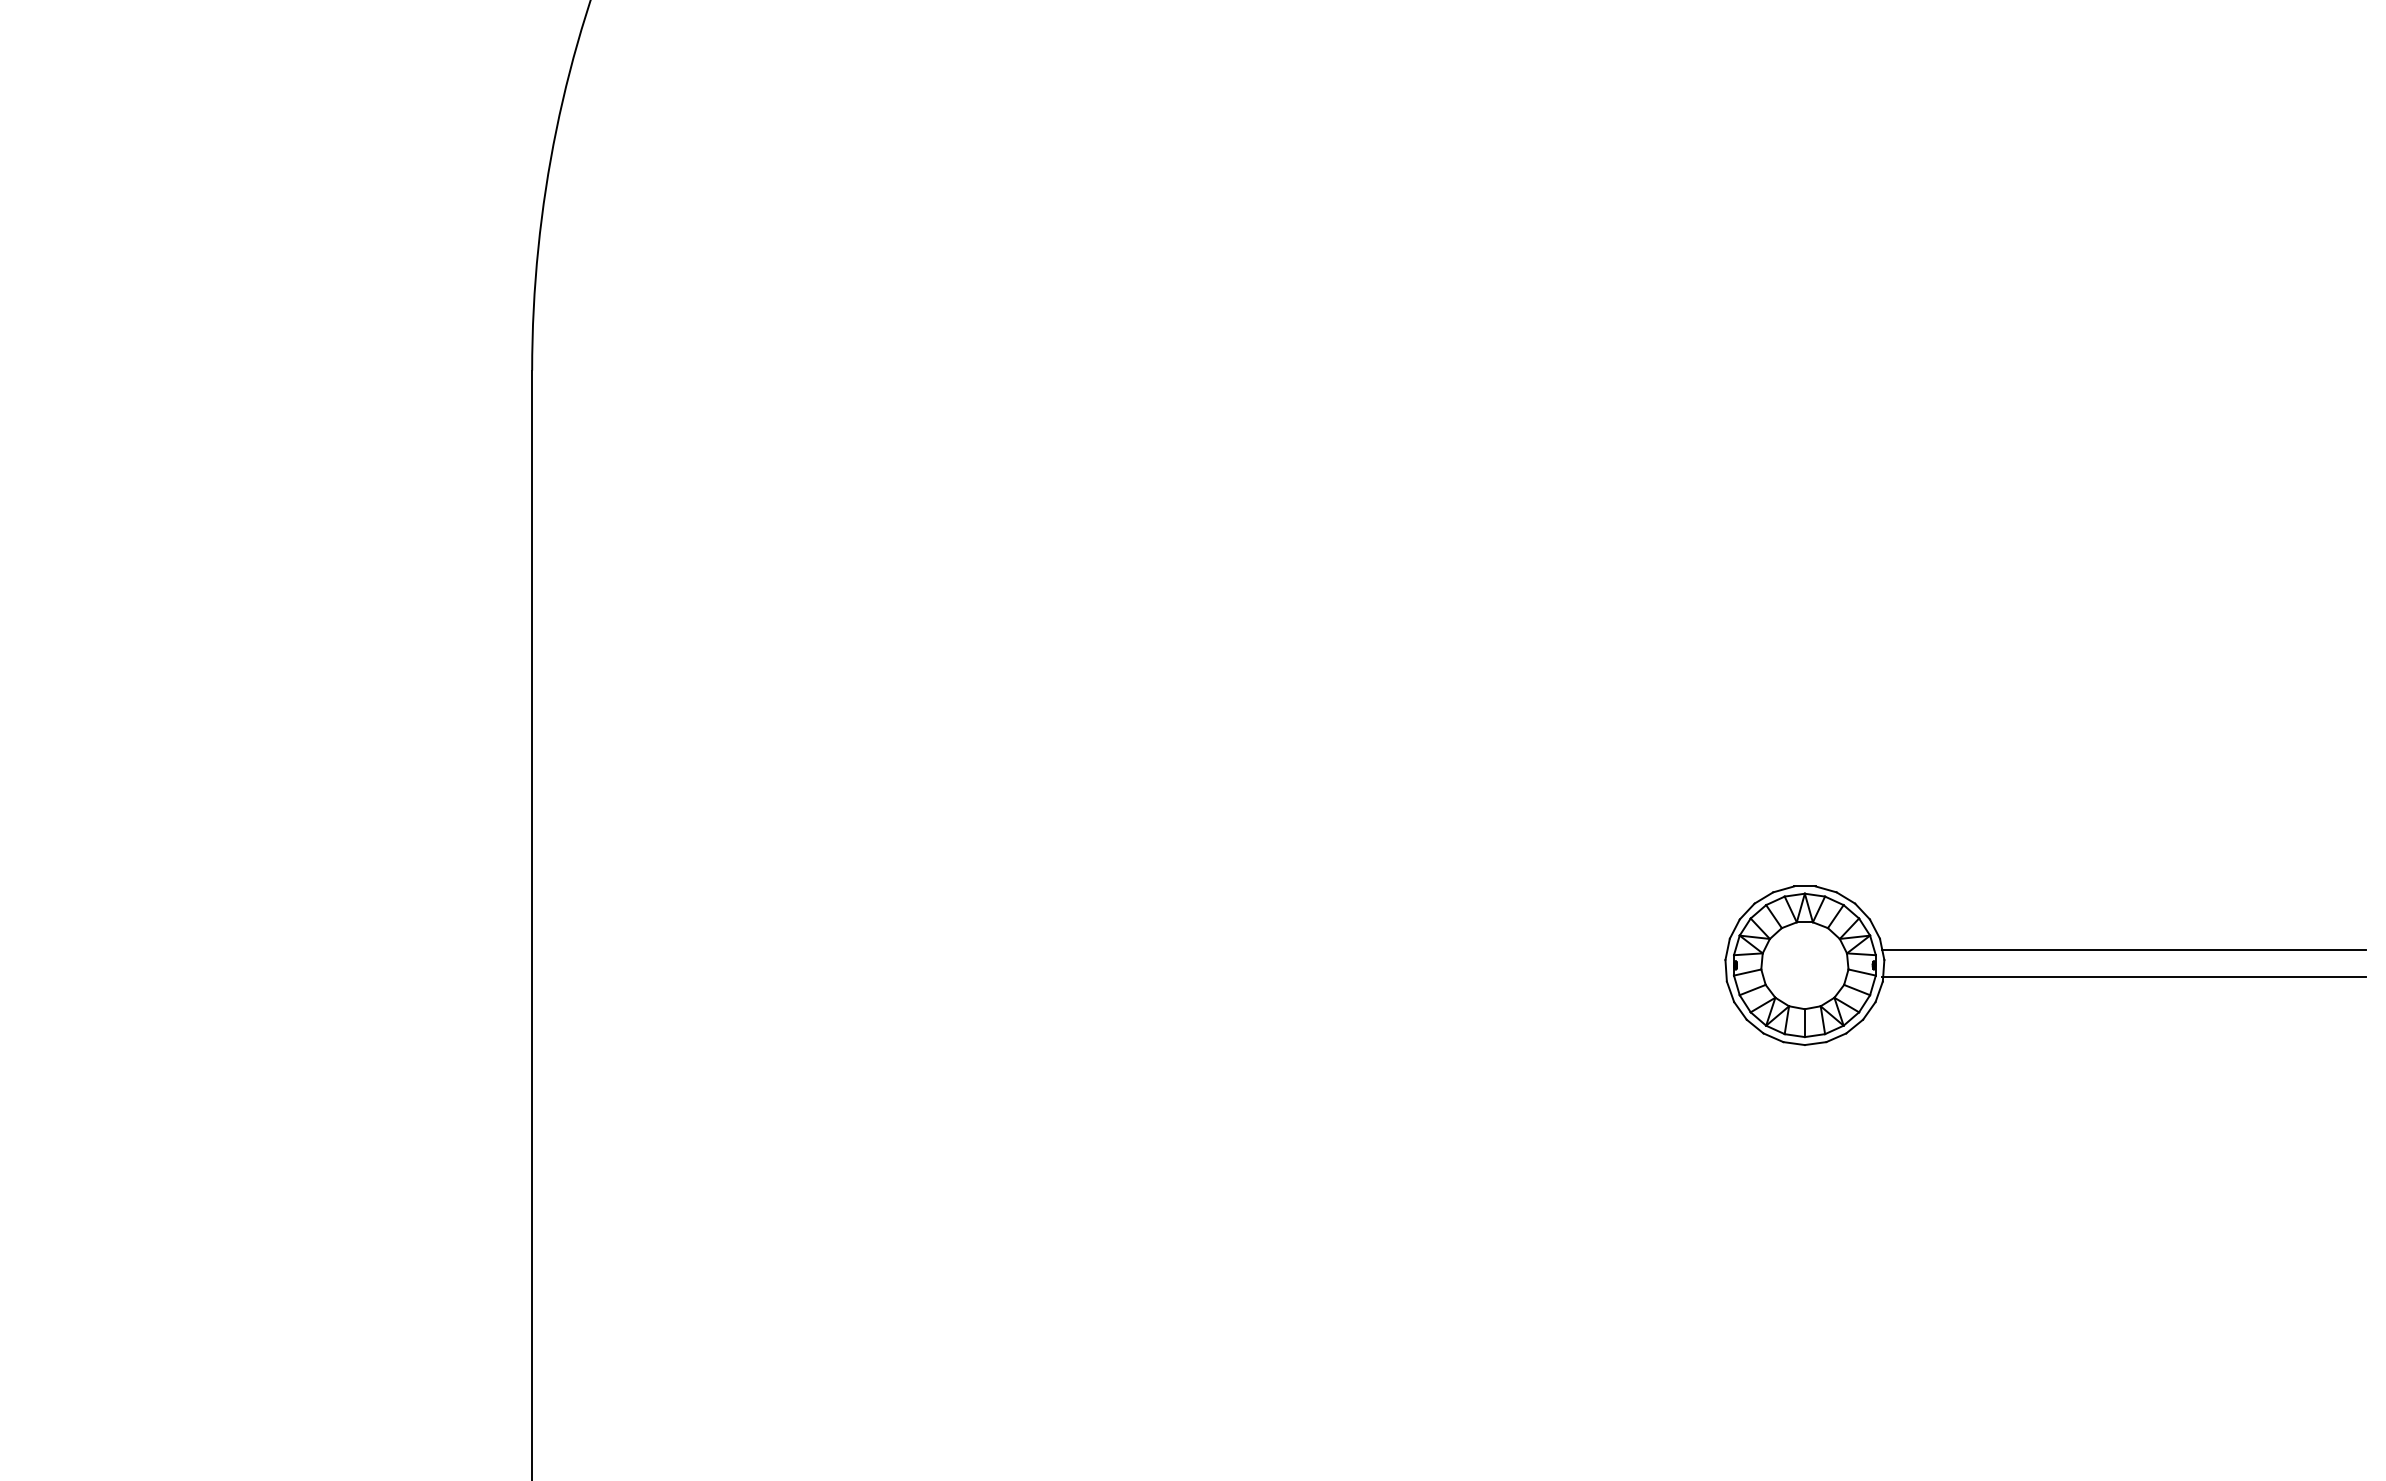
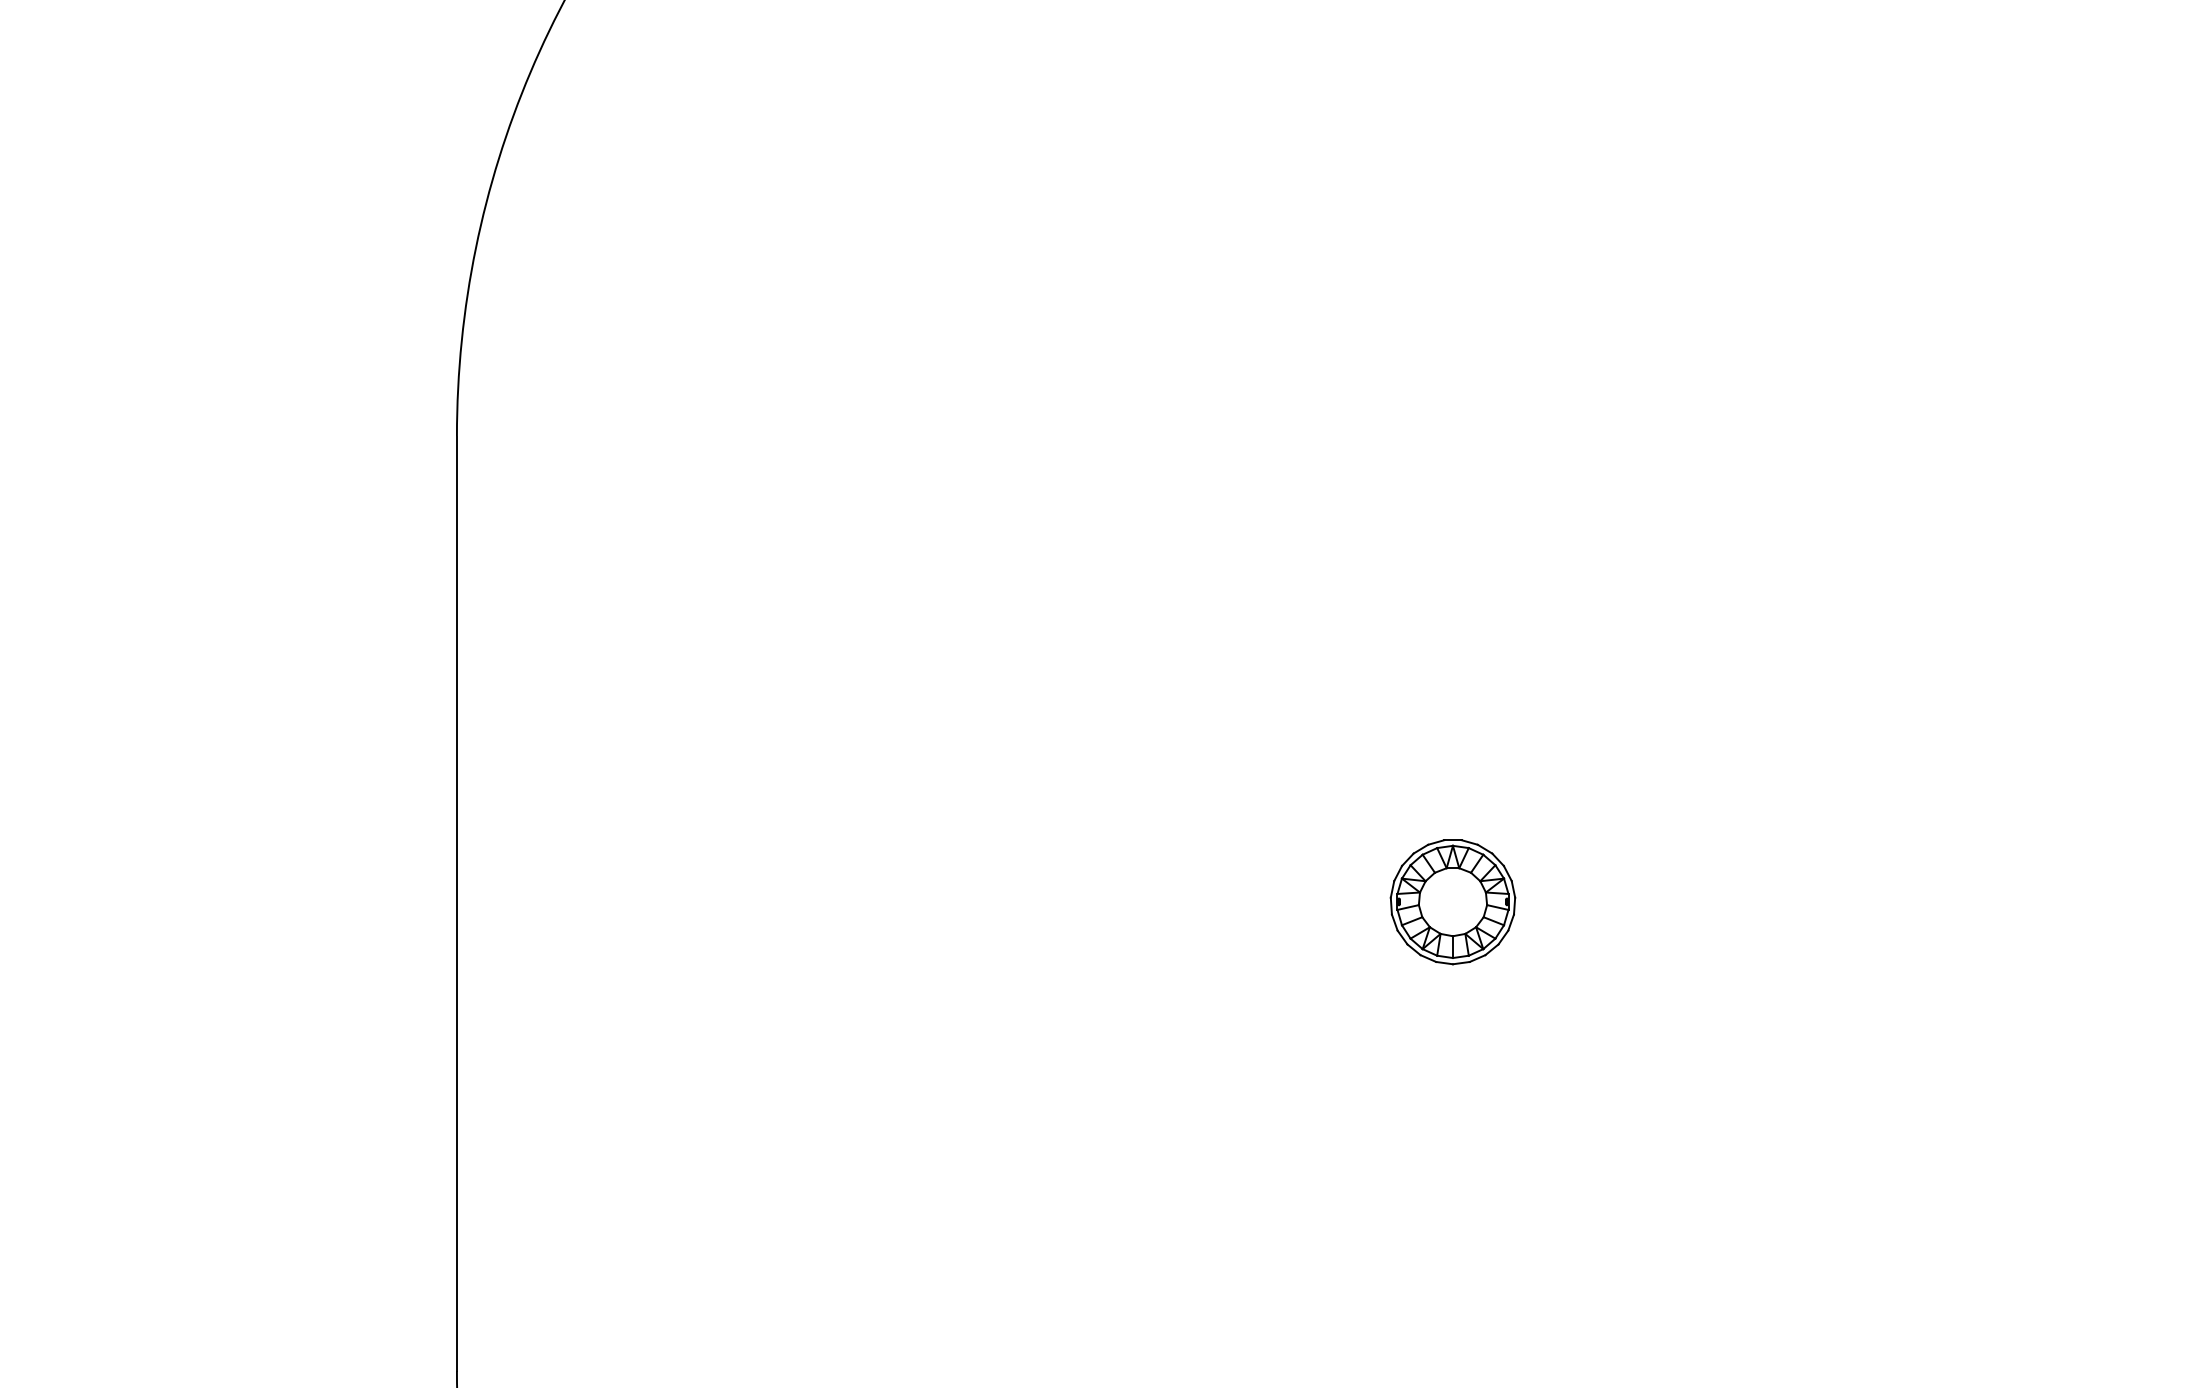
line: (2123, 949) -> (1702, 889), removed
line: (2123, 976) -> (1702, 910), removed

